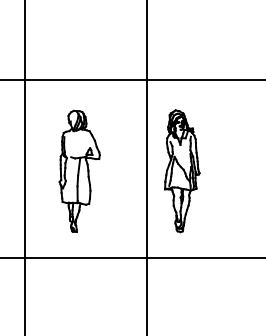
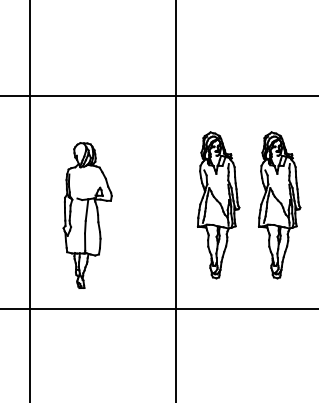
part: (79, 171) -> (87, 215), moved
part: (233, 171) -> (279, 205), added

